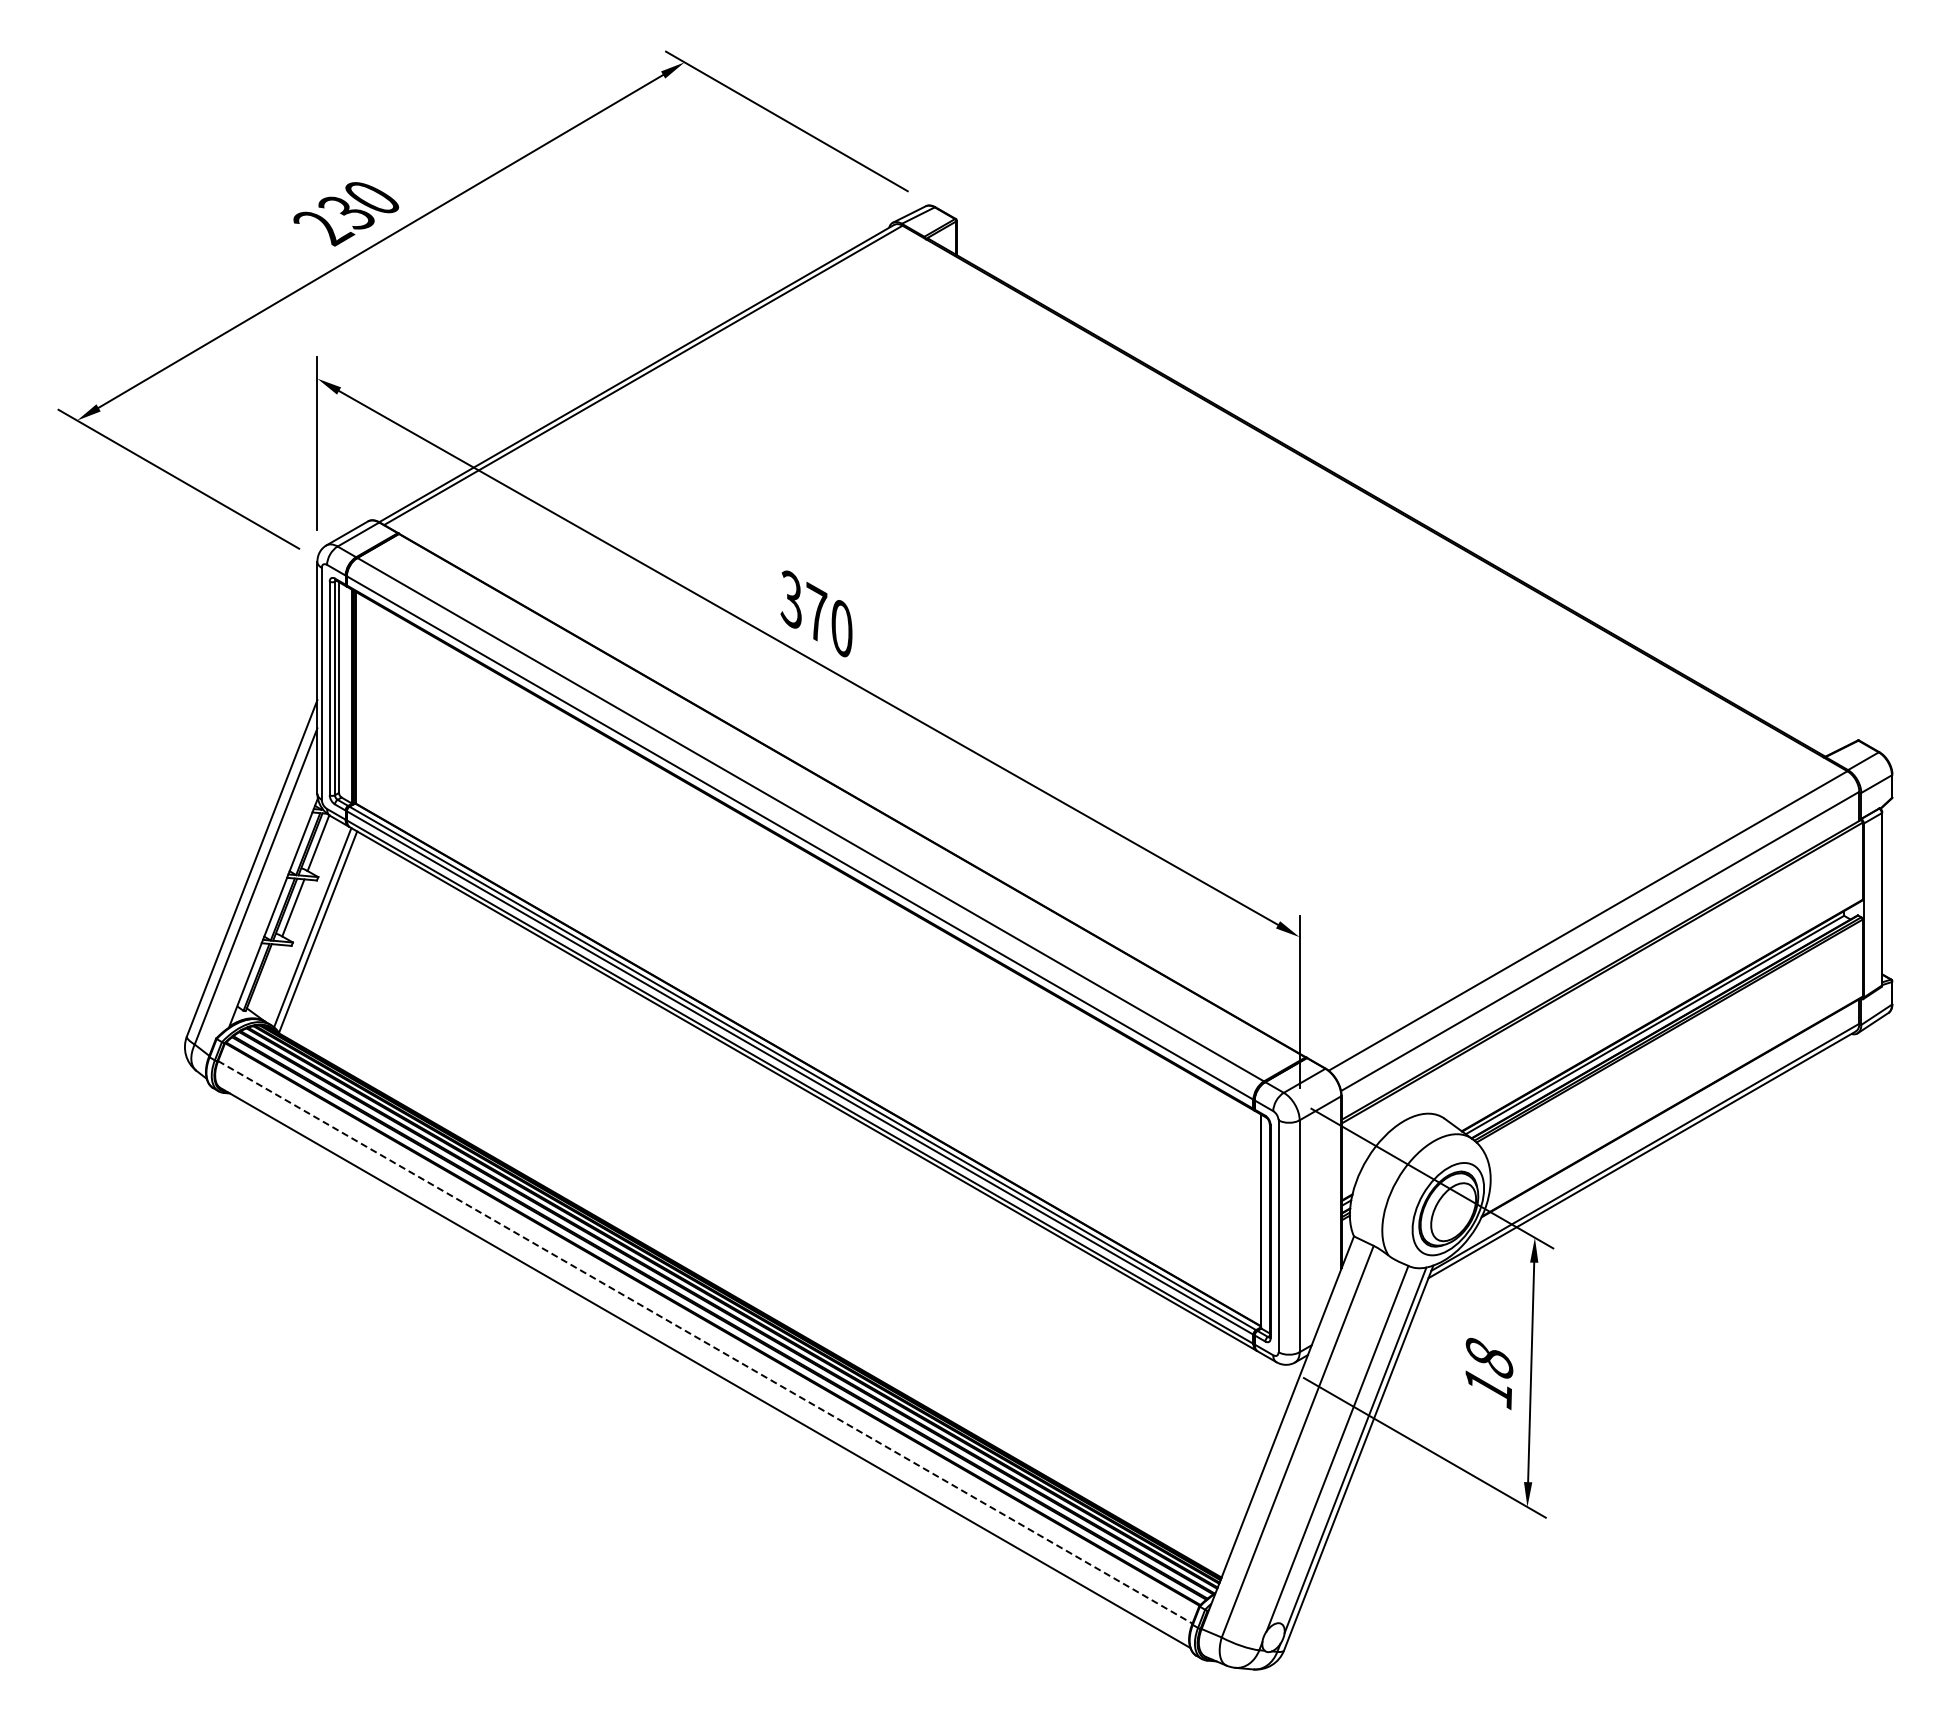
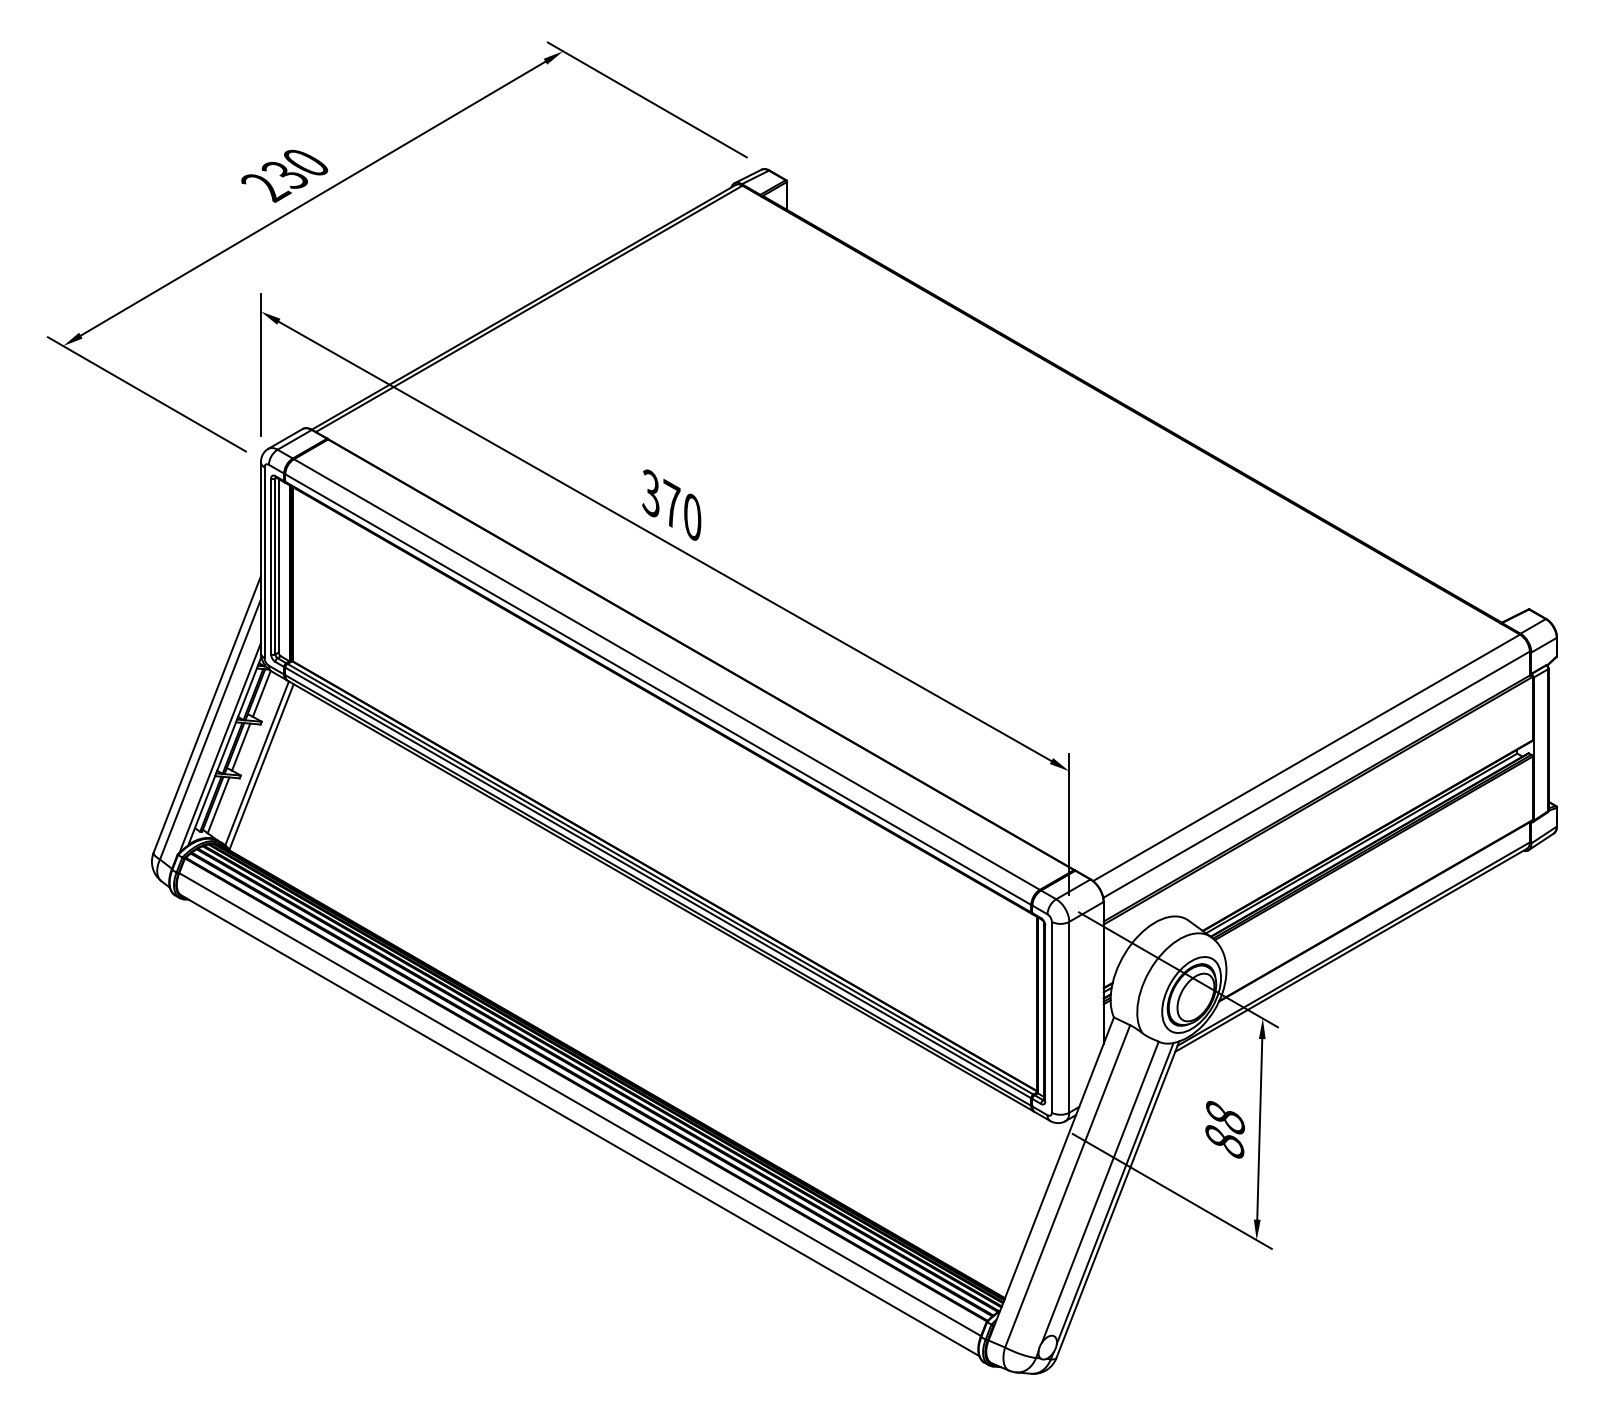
line: (267, 908) -> (219, 747), added
line: (265, 978) -> (218, 805), added
line: (705, 1342) -> (580, 1104), dashed -> solid
text: (1488, 1388) -> (1224, 1142), 18 -> 88

